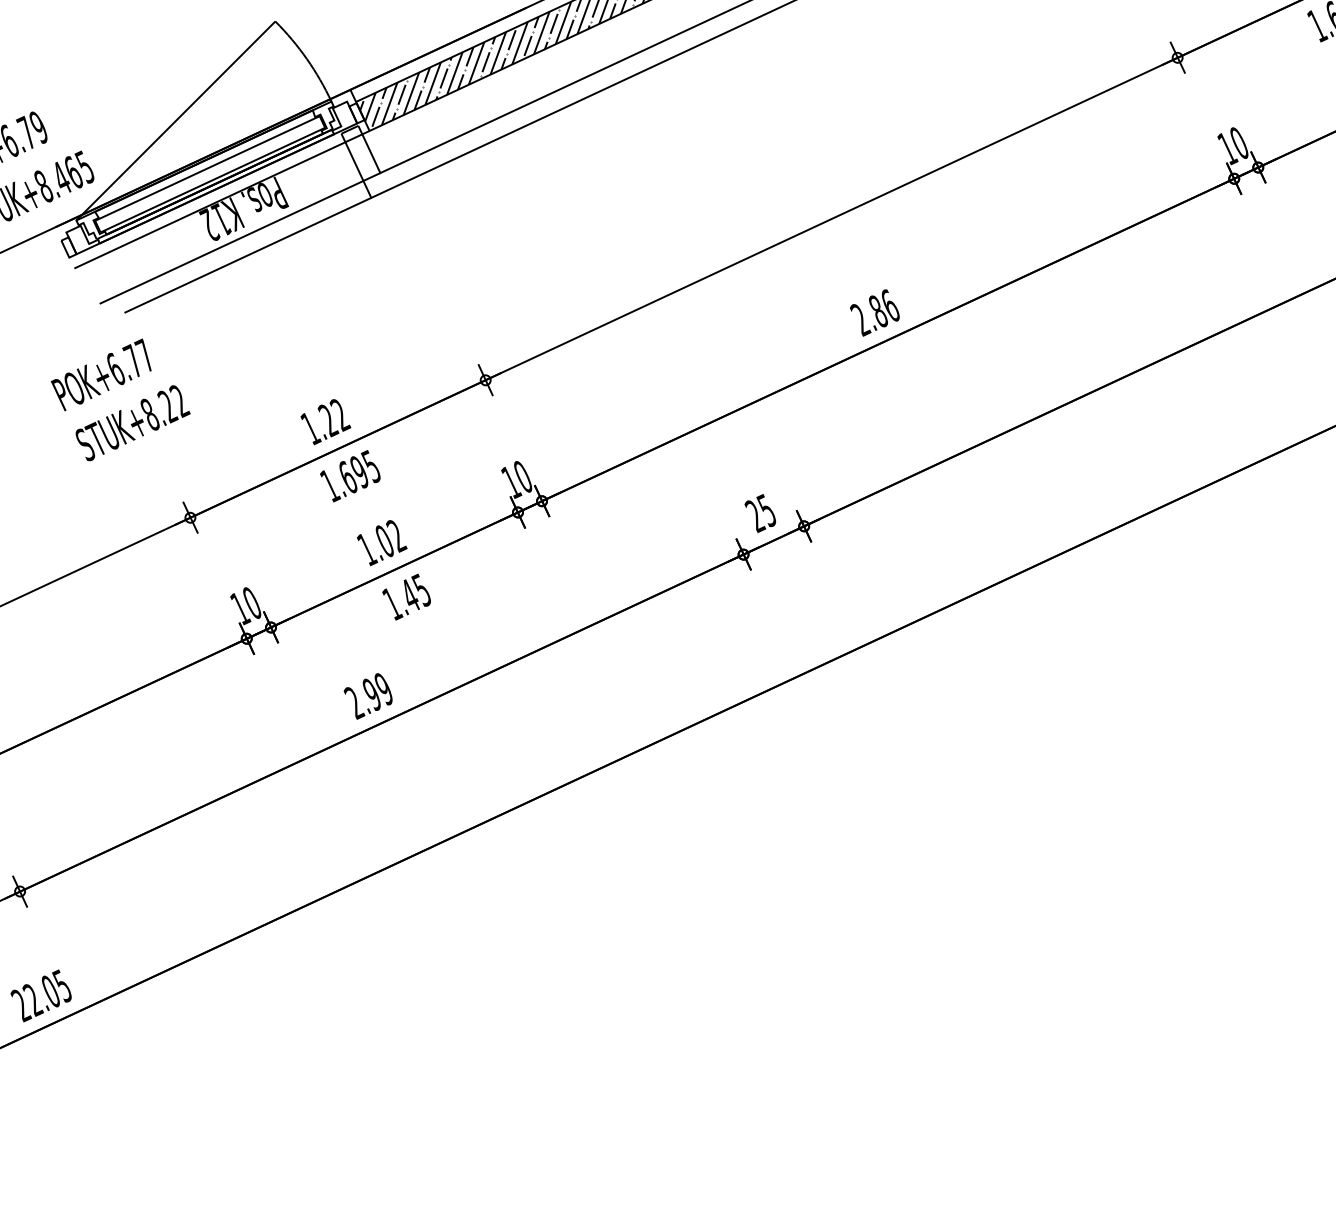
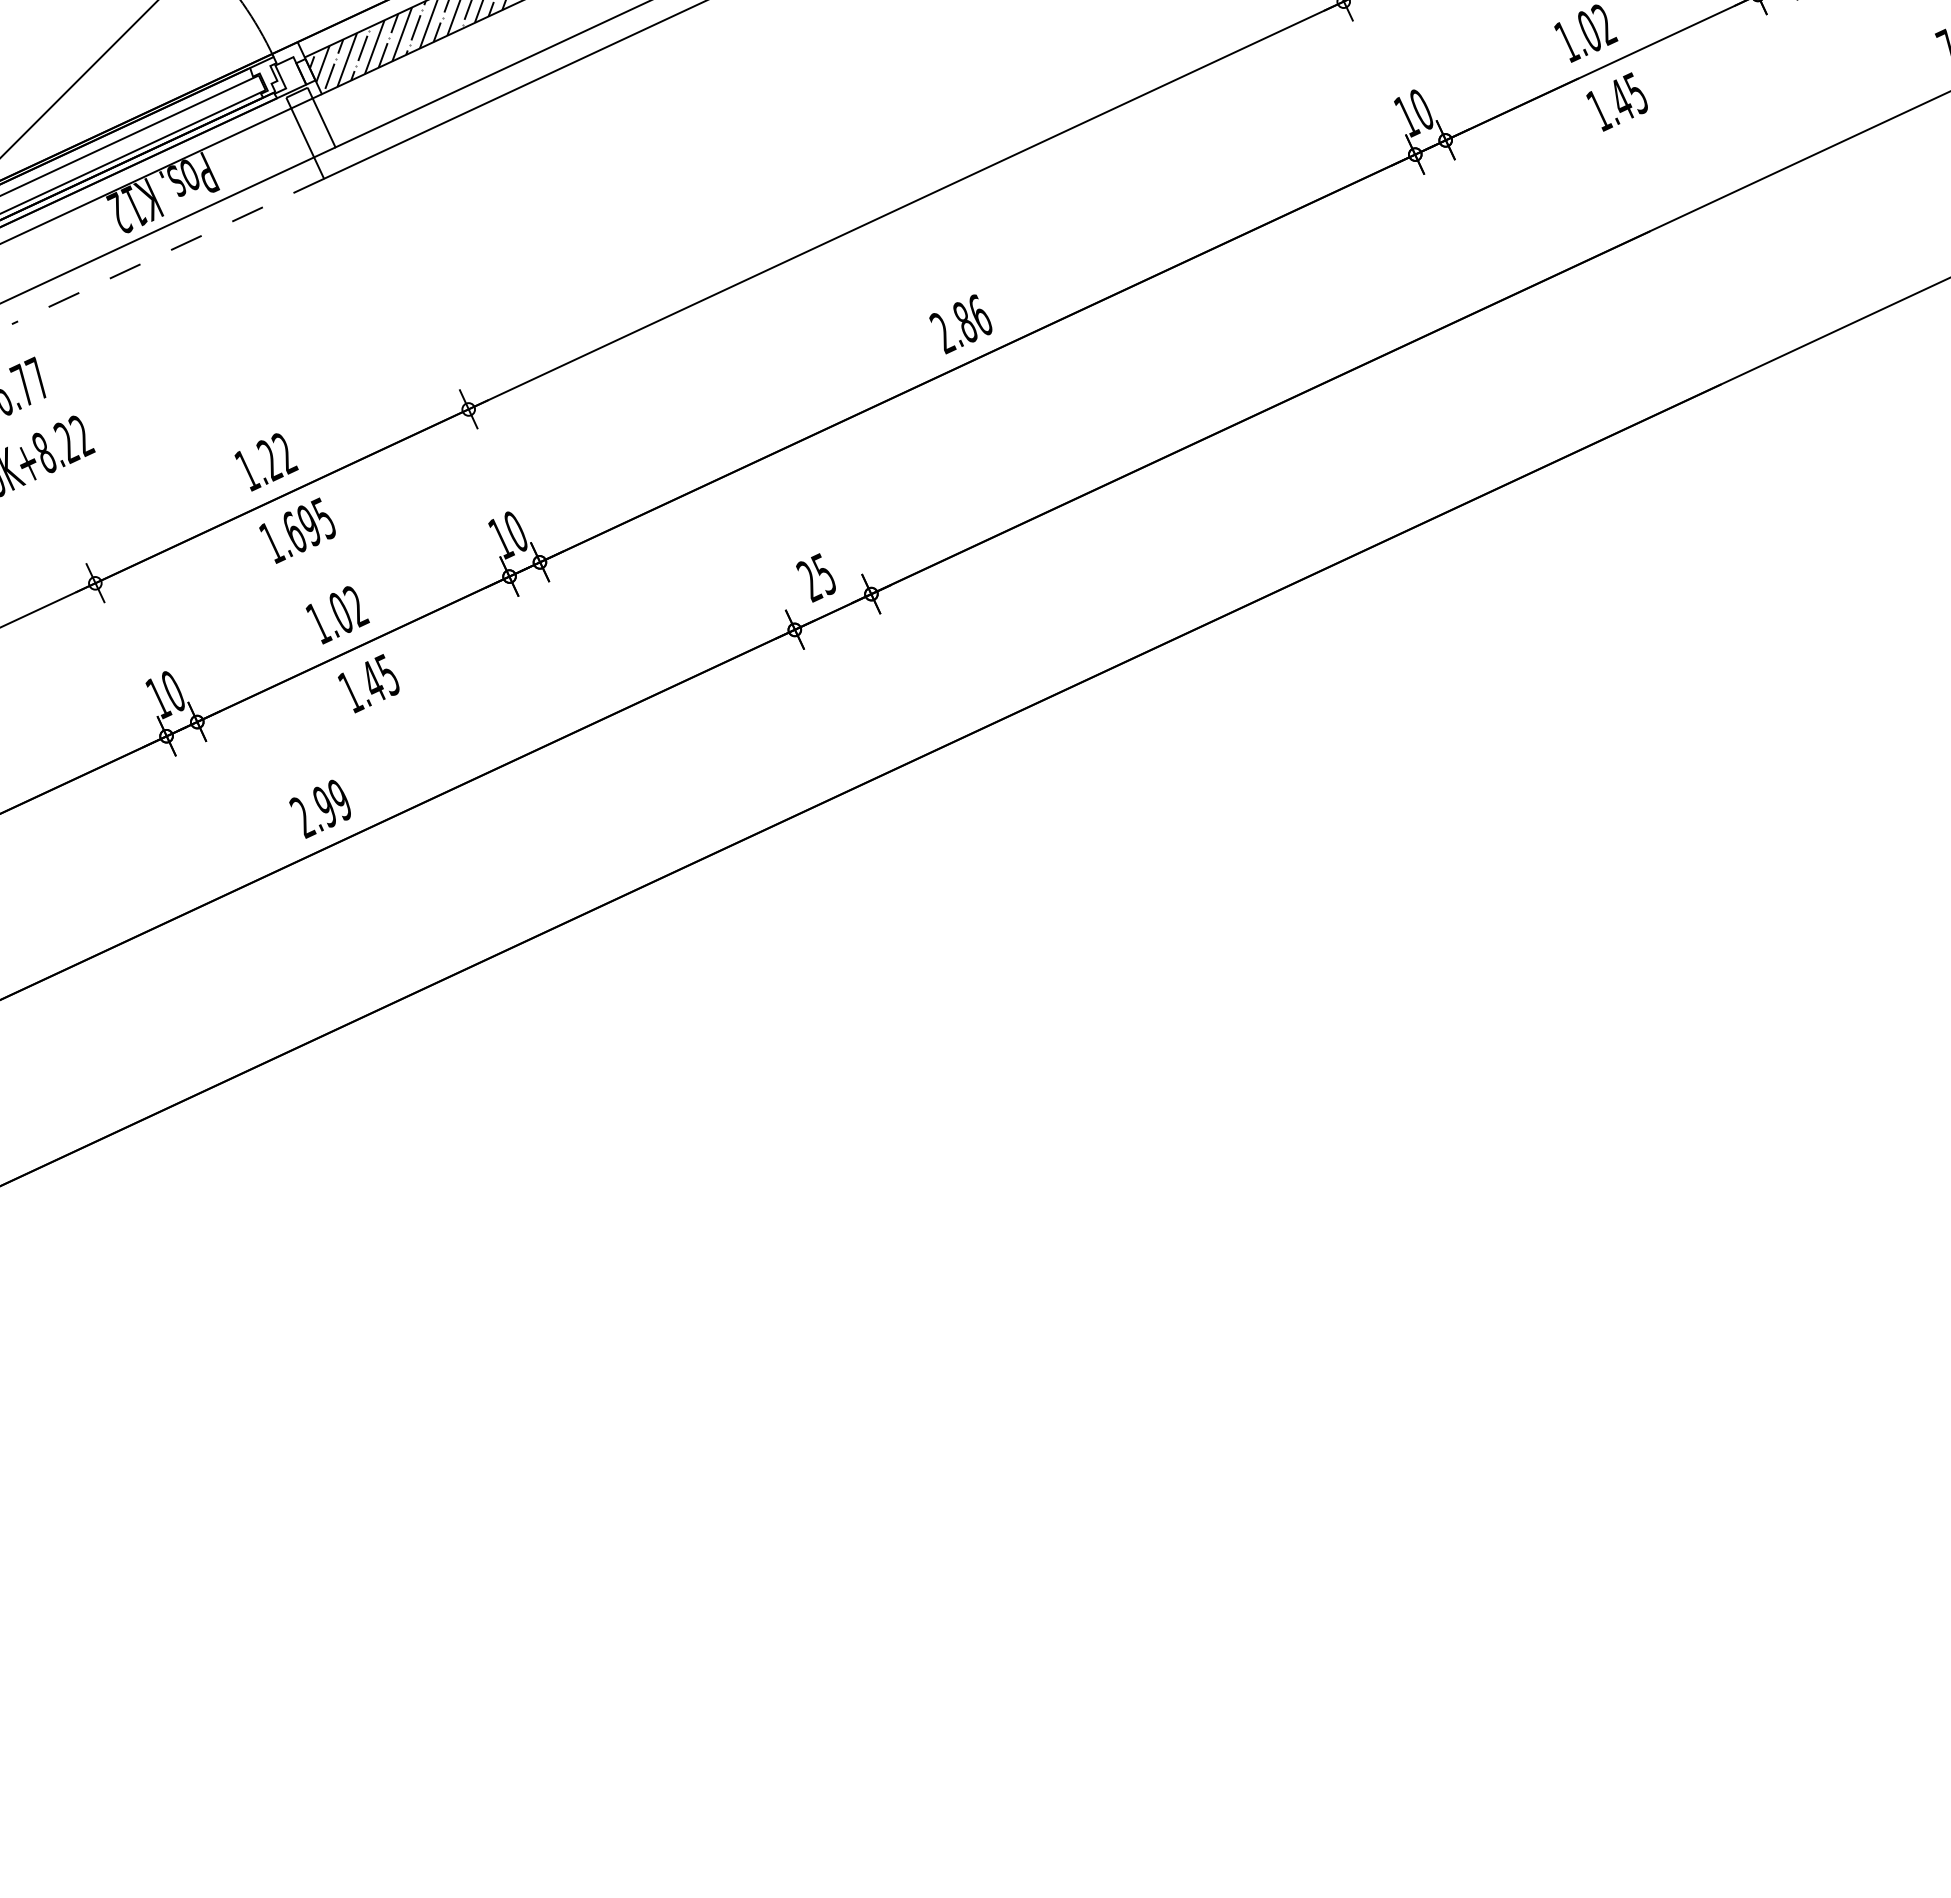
line: (247, 255) -> (167, 251), solid -> dashed

